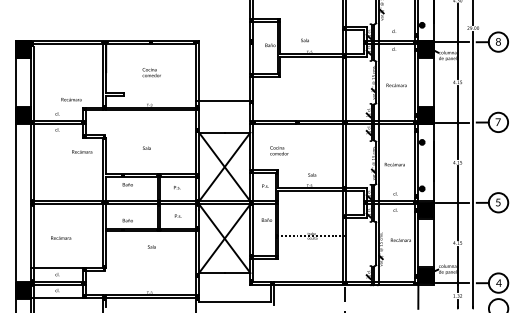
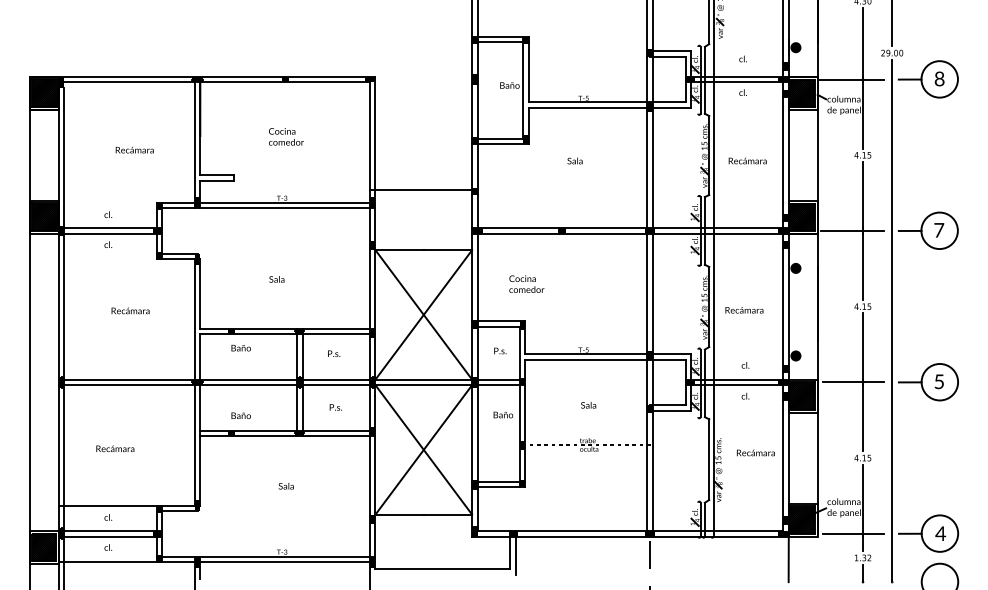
text: (304, 40) -> (574, 161), moved
text: (71, 99) -> (134, 149), moved
text: (82, 151) -> (131, 310), moved
text: (312, 174) -> (589, 404), moved
text: (151, 246) -> (285, 485), moved

